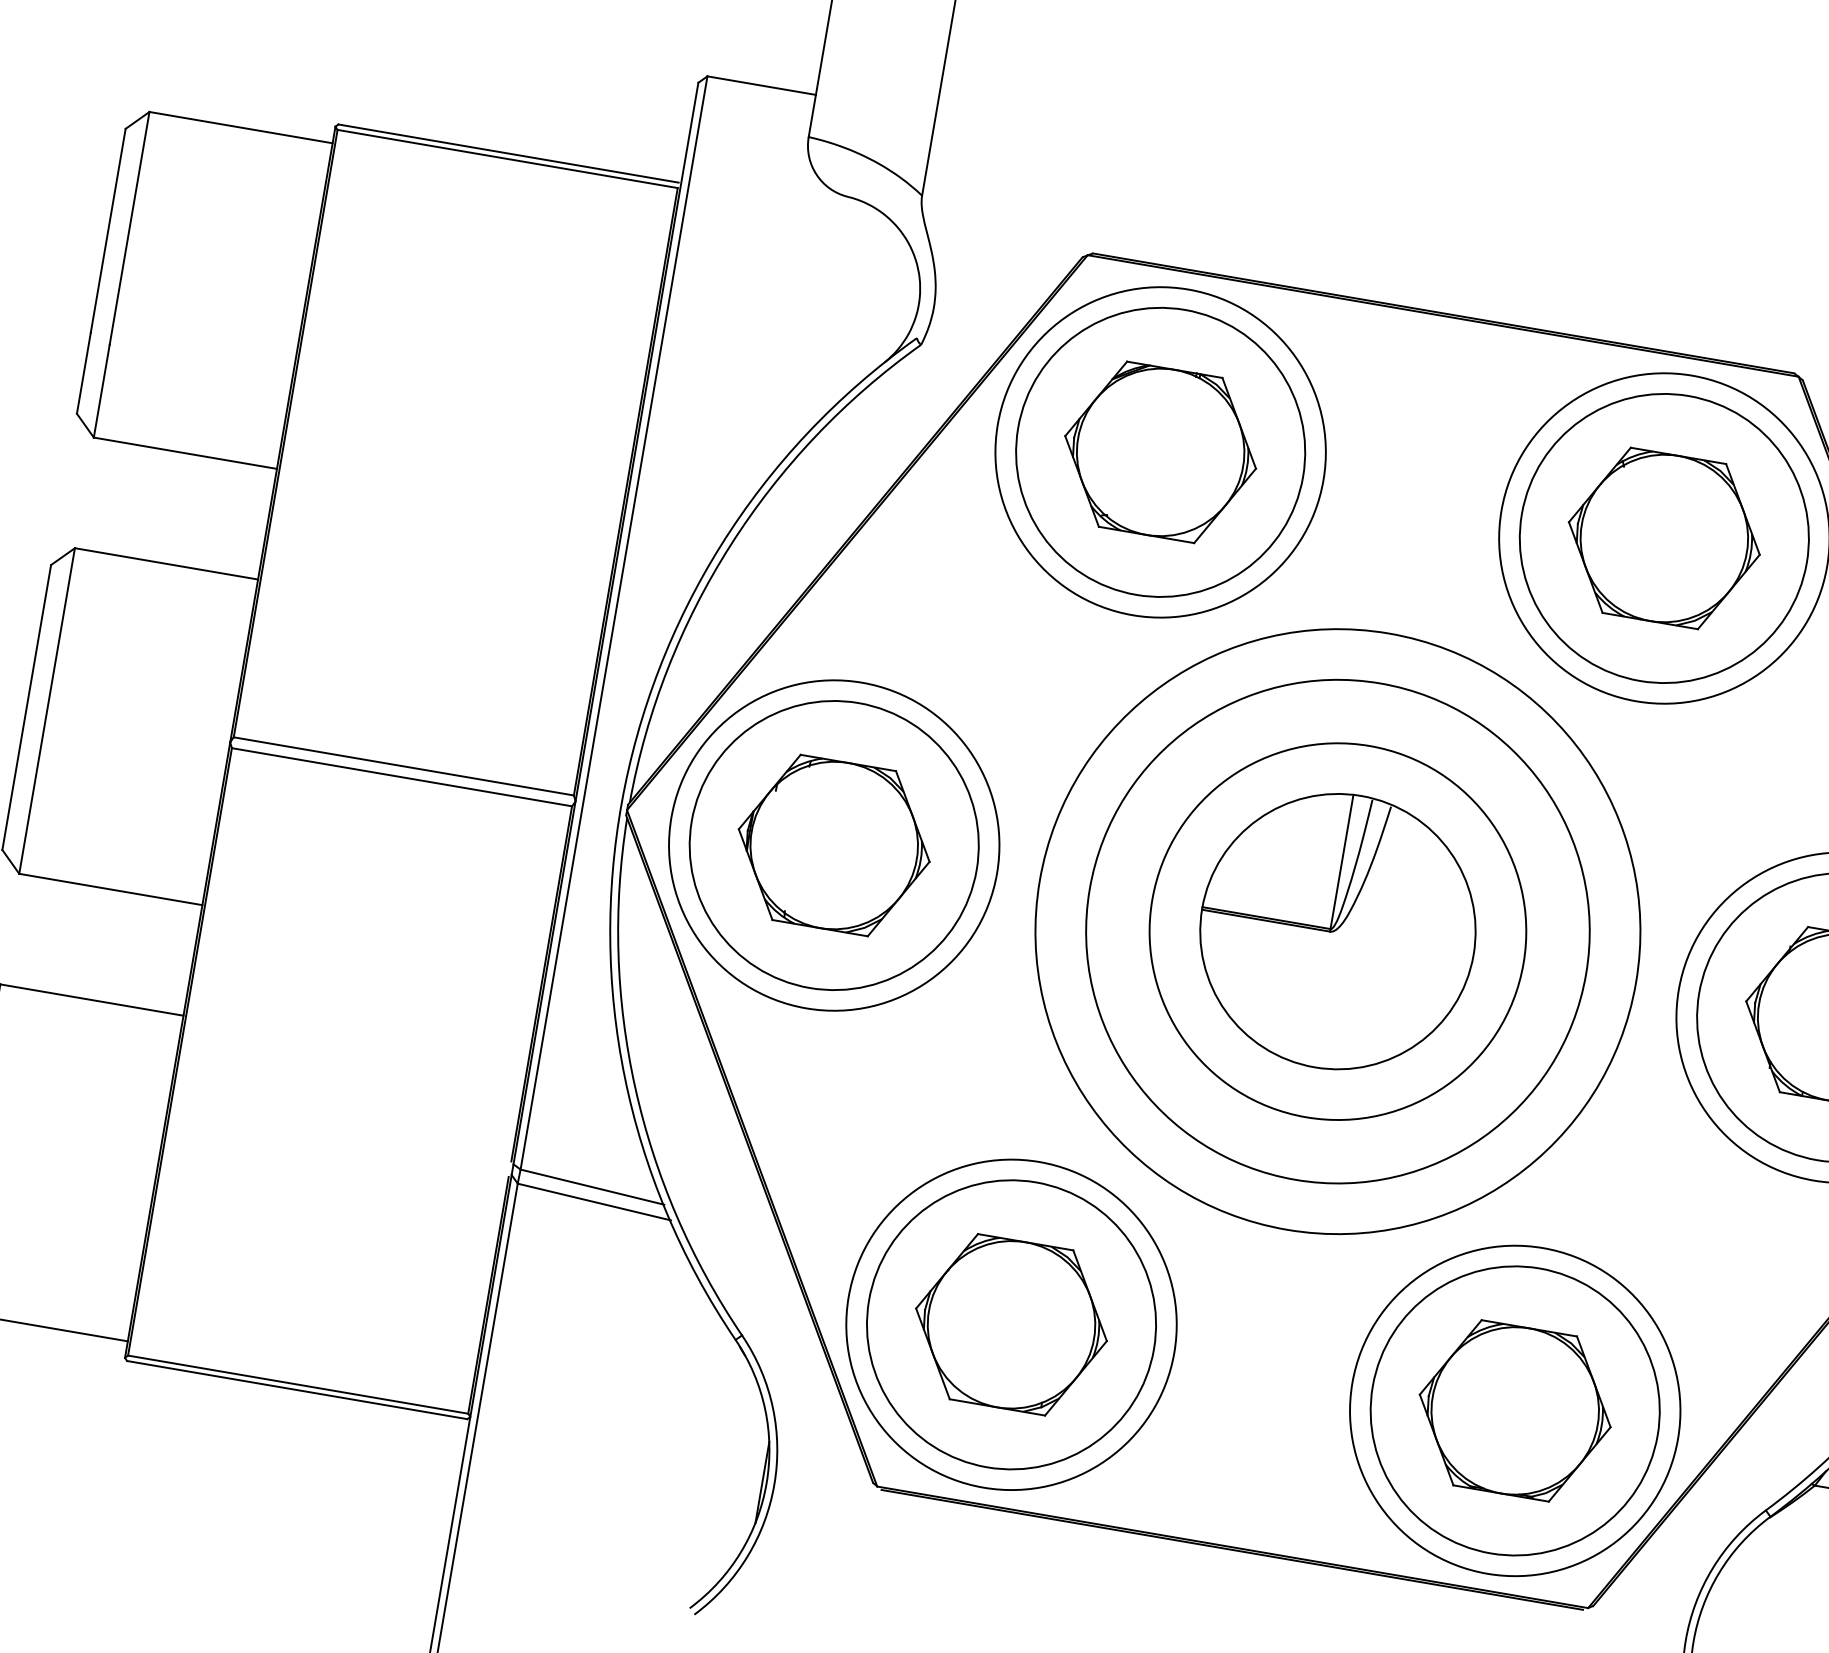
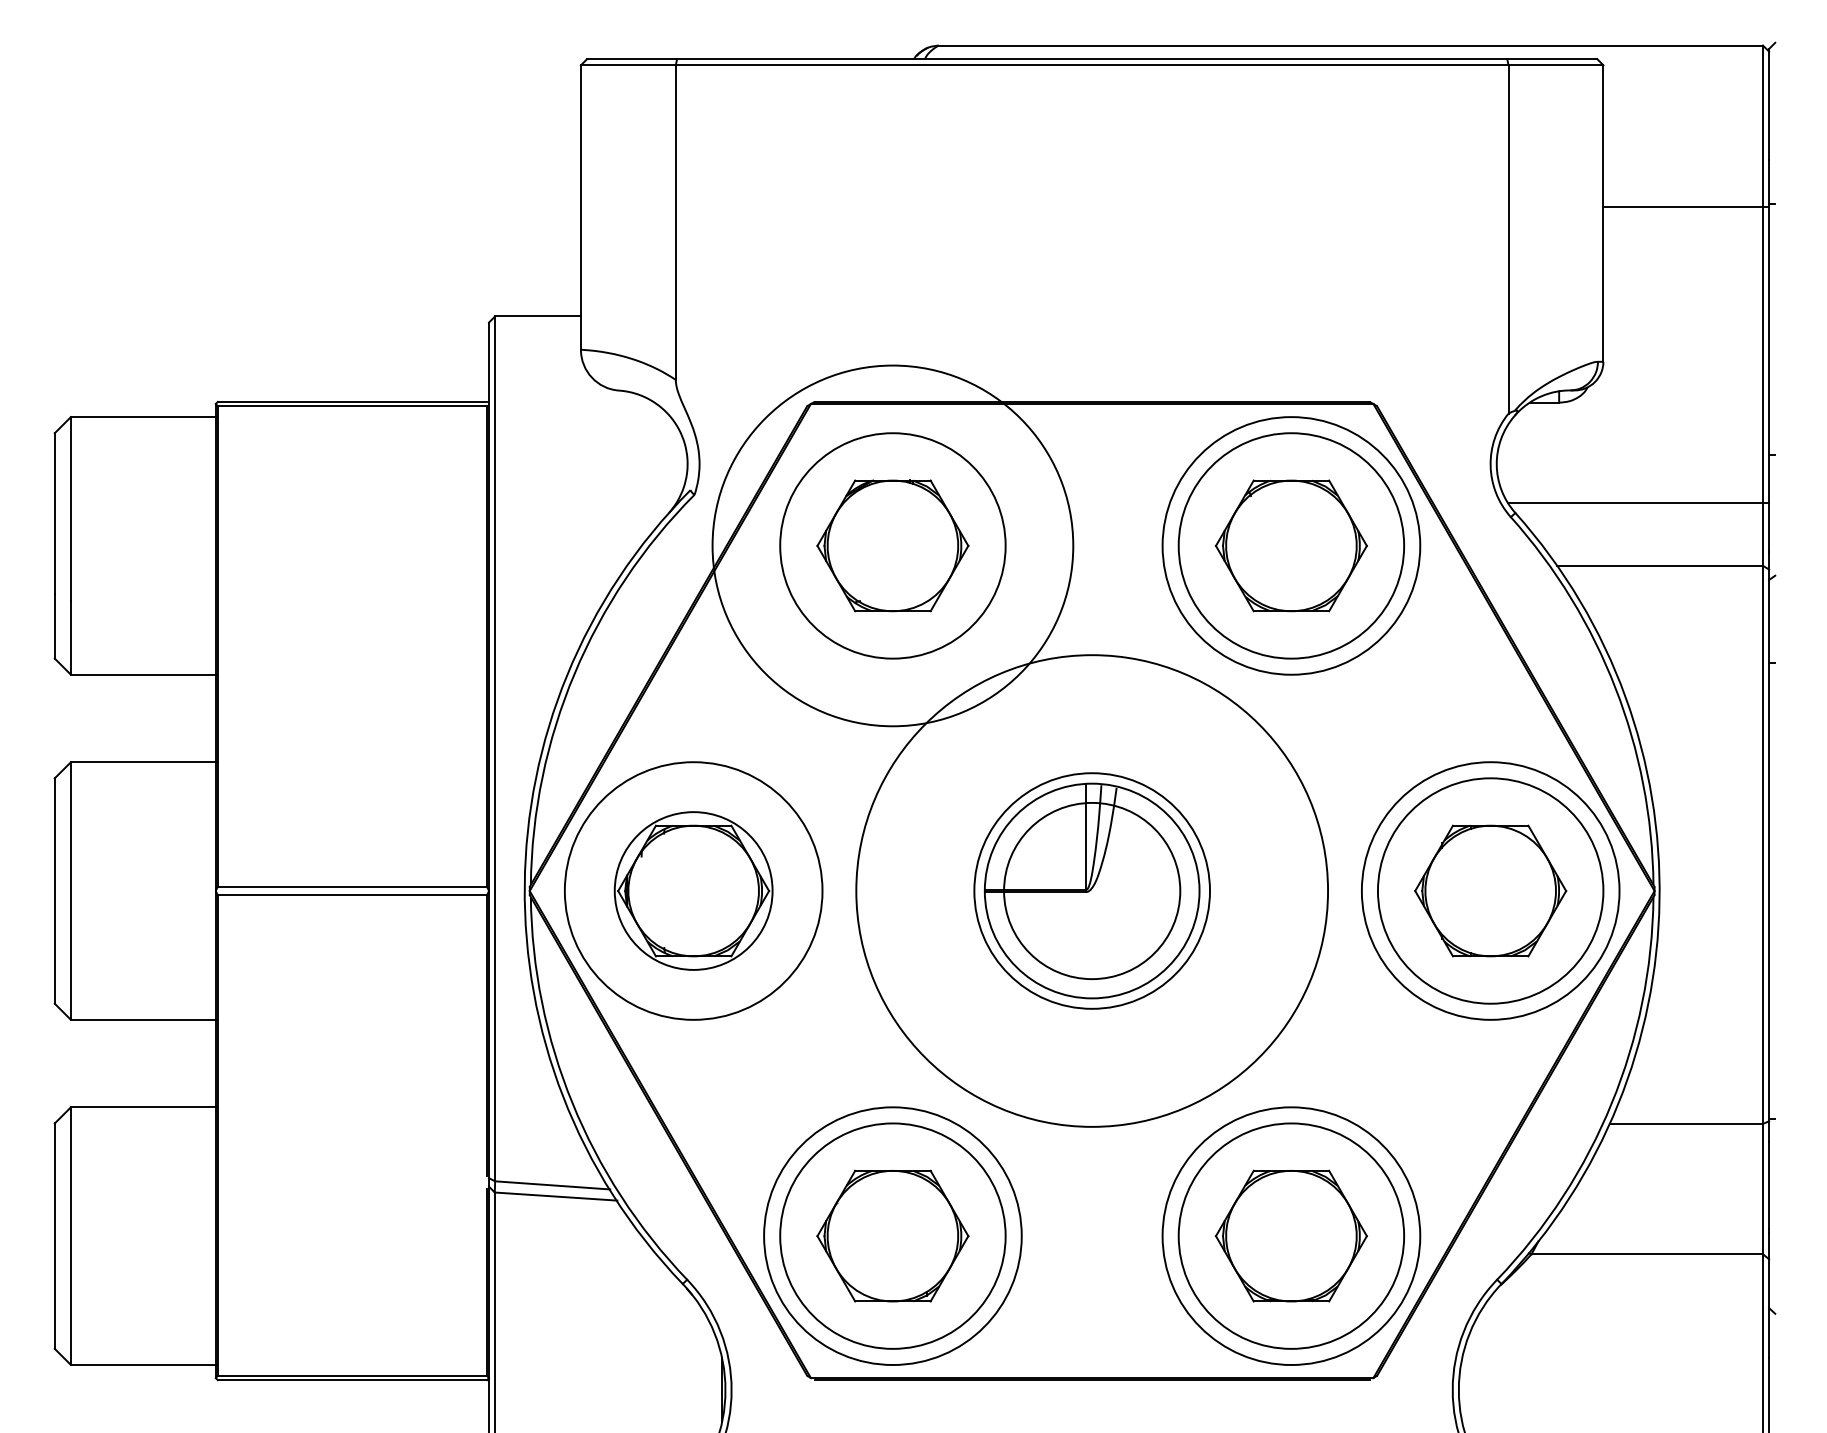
circle: (1160, 451) -> (892, 545), size x1.4
circle: (834, 844) -> (693, 890), size x0.7
circle: (1337, 930) -> (1091, 890), size x0.6
circle: (1338, 931) -> (1092, 890), size x0.6

